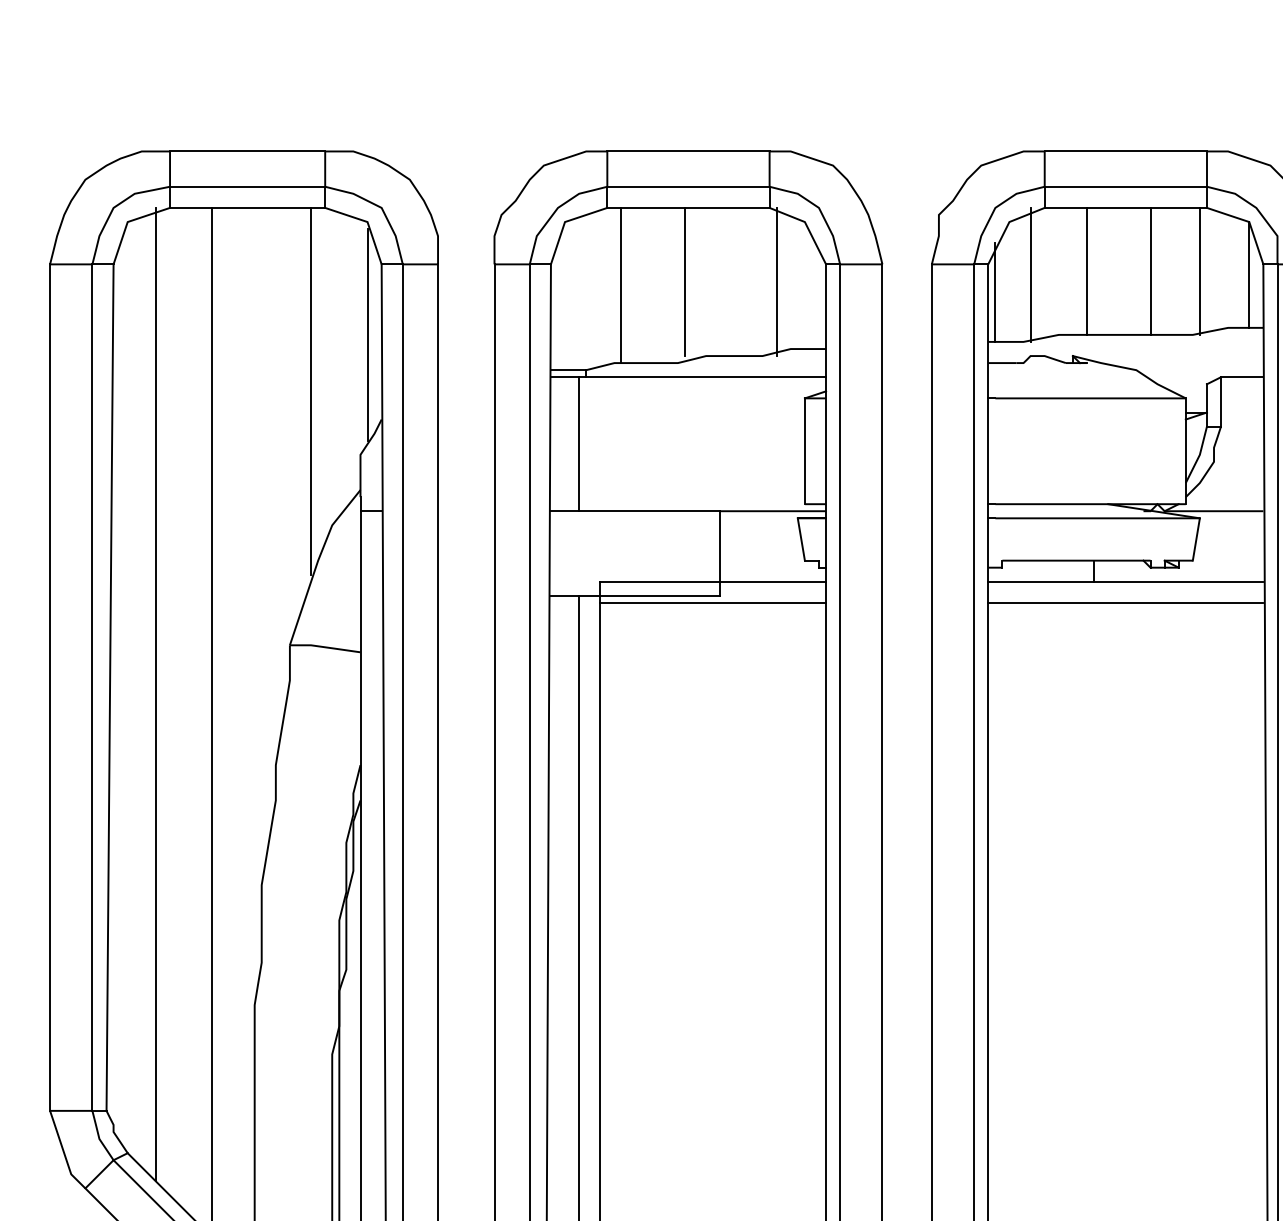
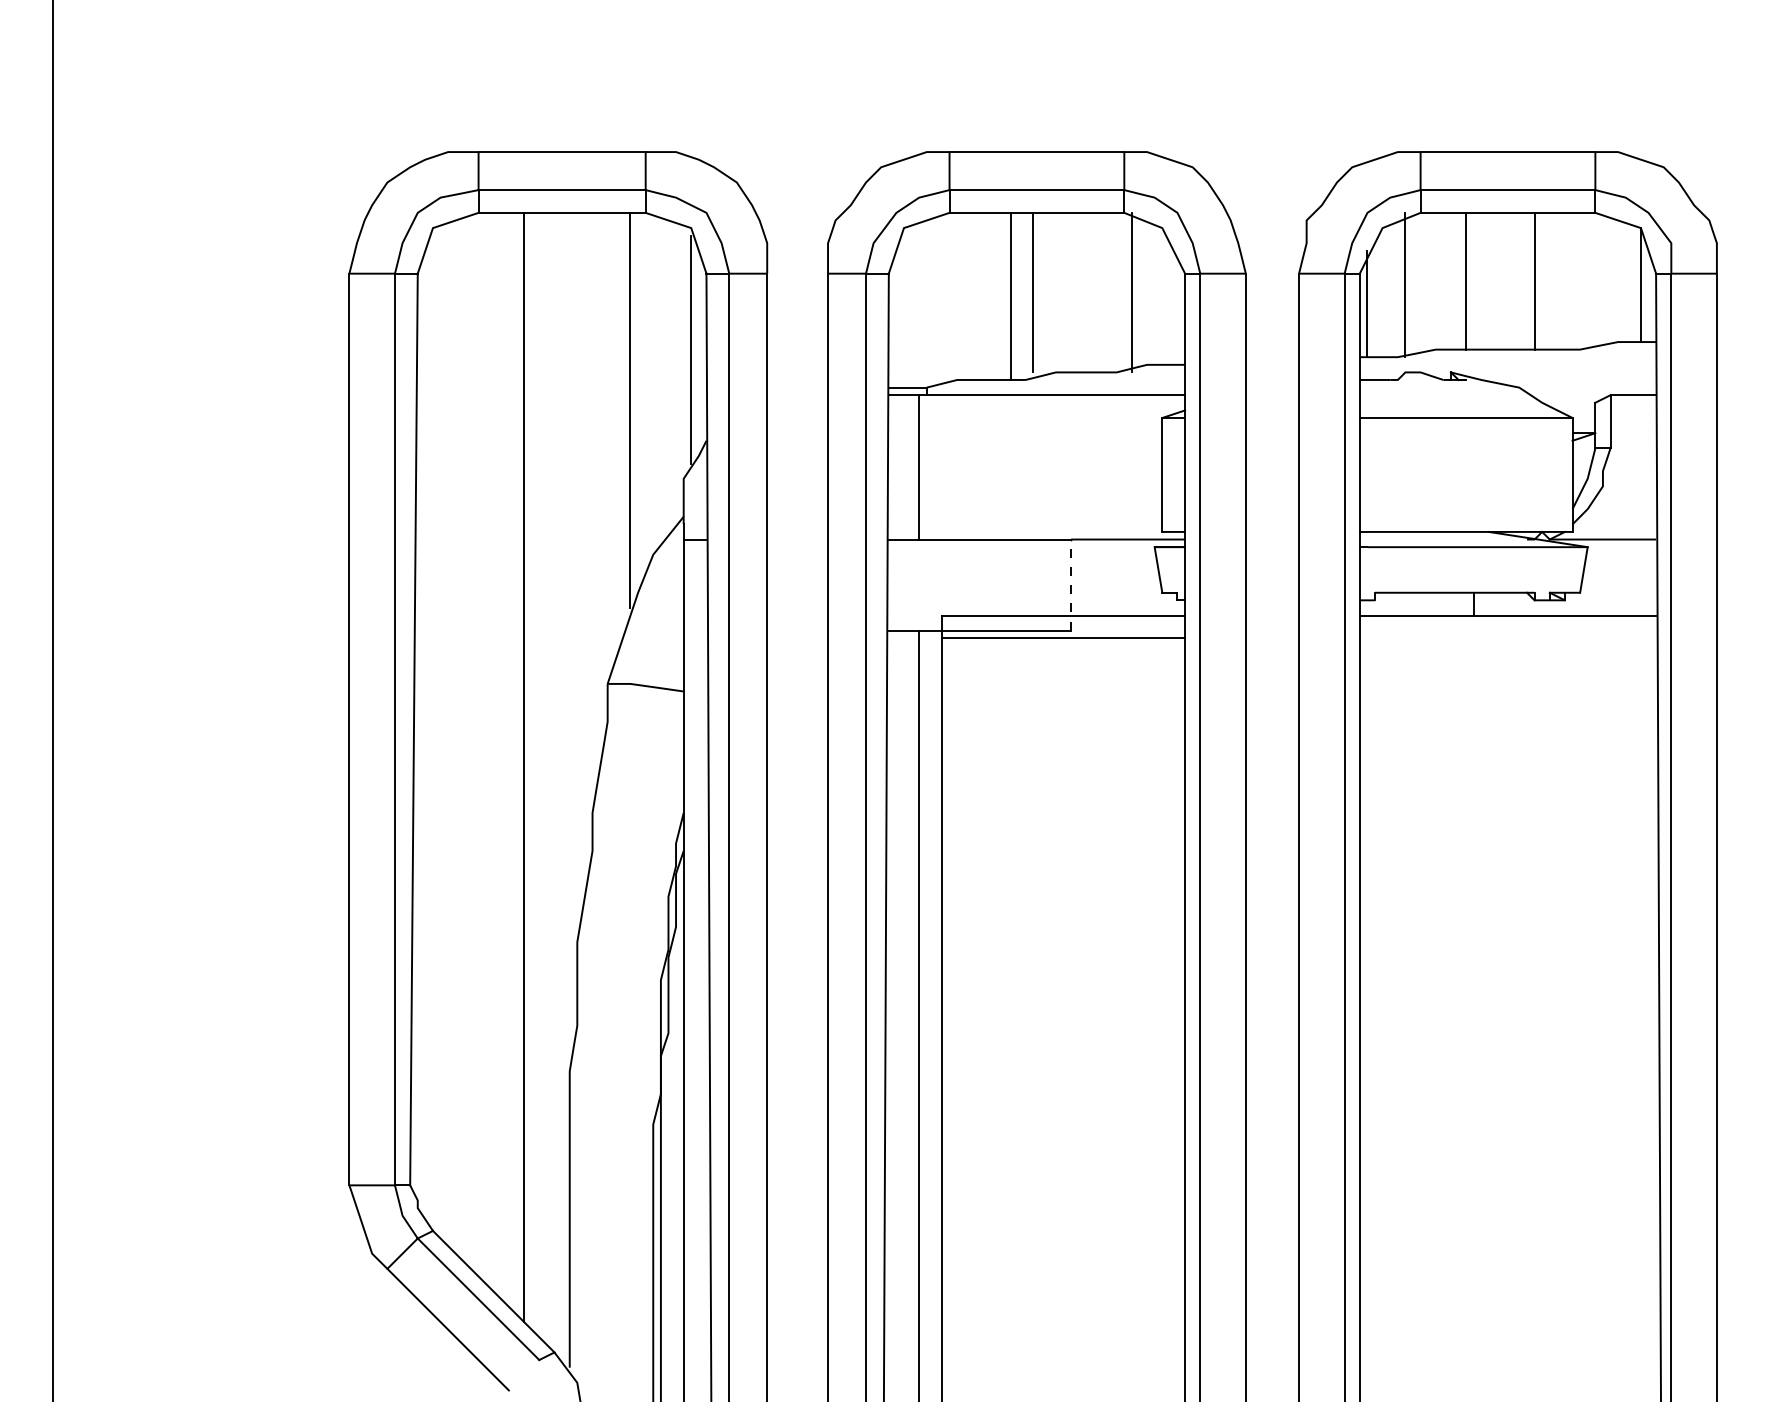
line: (1199, 270) -> (1587, 280), removed
line: (621, 284) -> (1010, 295), moved
line: (720, 553) -> (1071, 585), solid -> dashed
line: (1125, 603) -> (1507, 638), removed
line: (156, 694) -> (463, 736), removed

